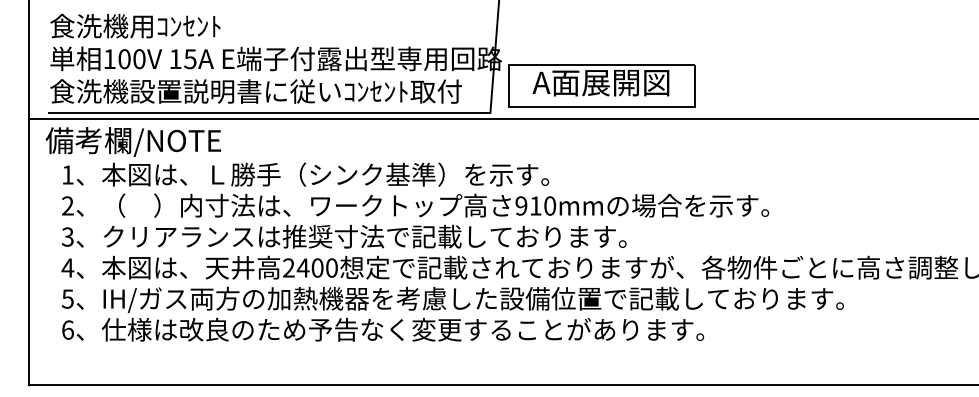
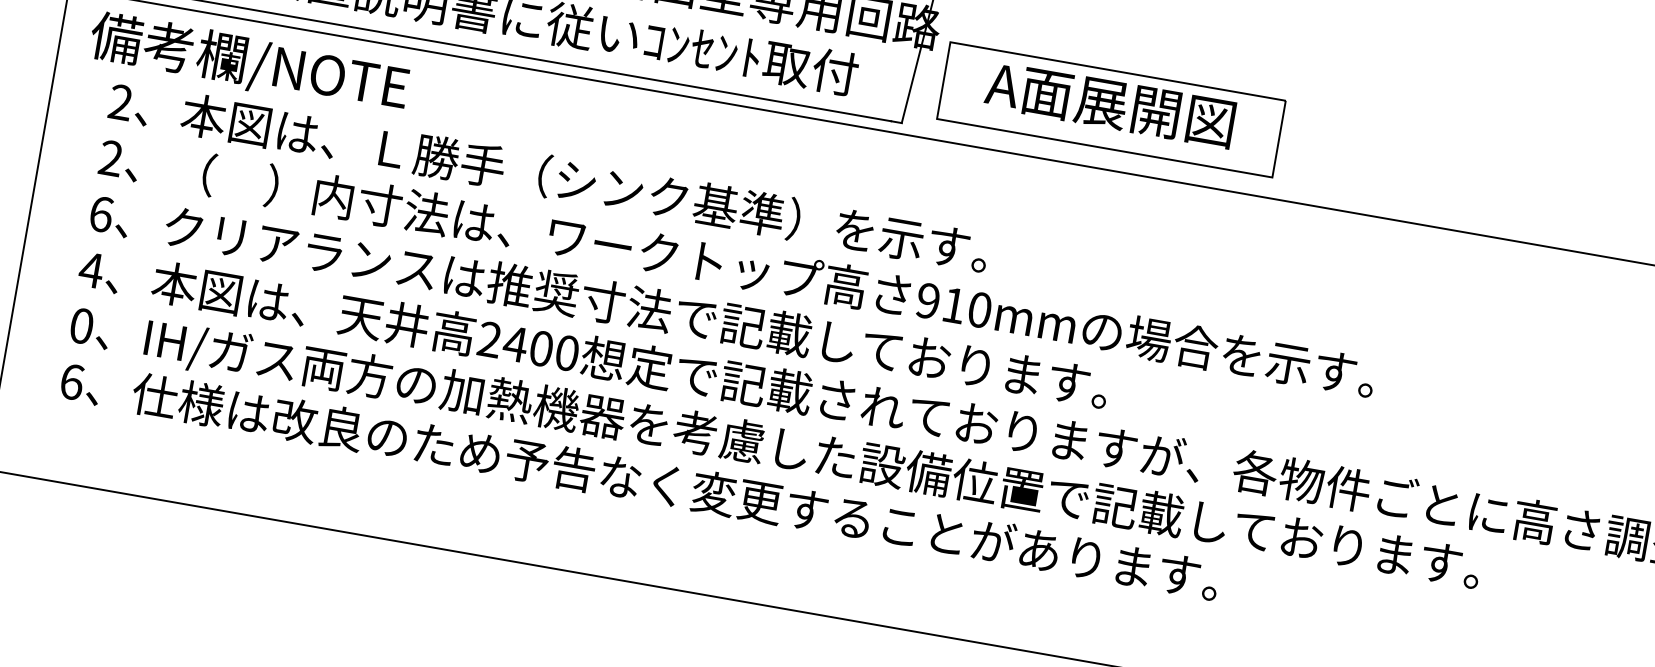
text: (67, 174) -> (120, 101), 1 -> 2
text: (67, 236) -> (100, 213), 3 -> 6
text: (67, 298) -> (81, 324), 5 -> 0

